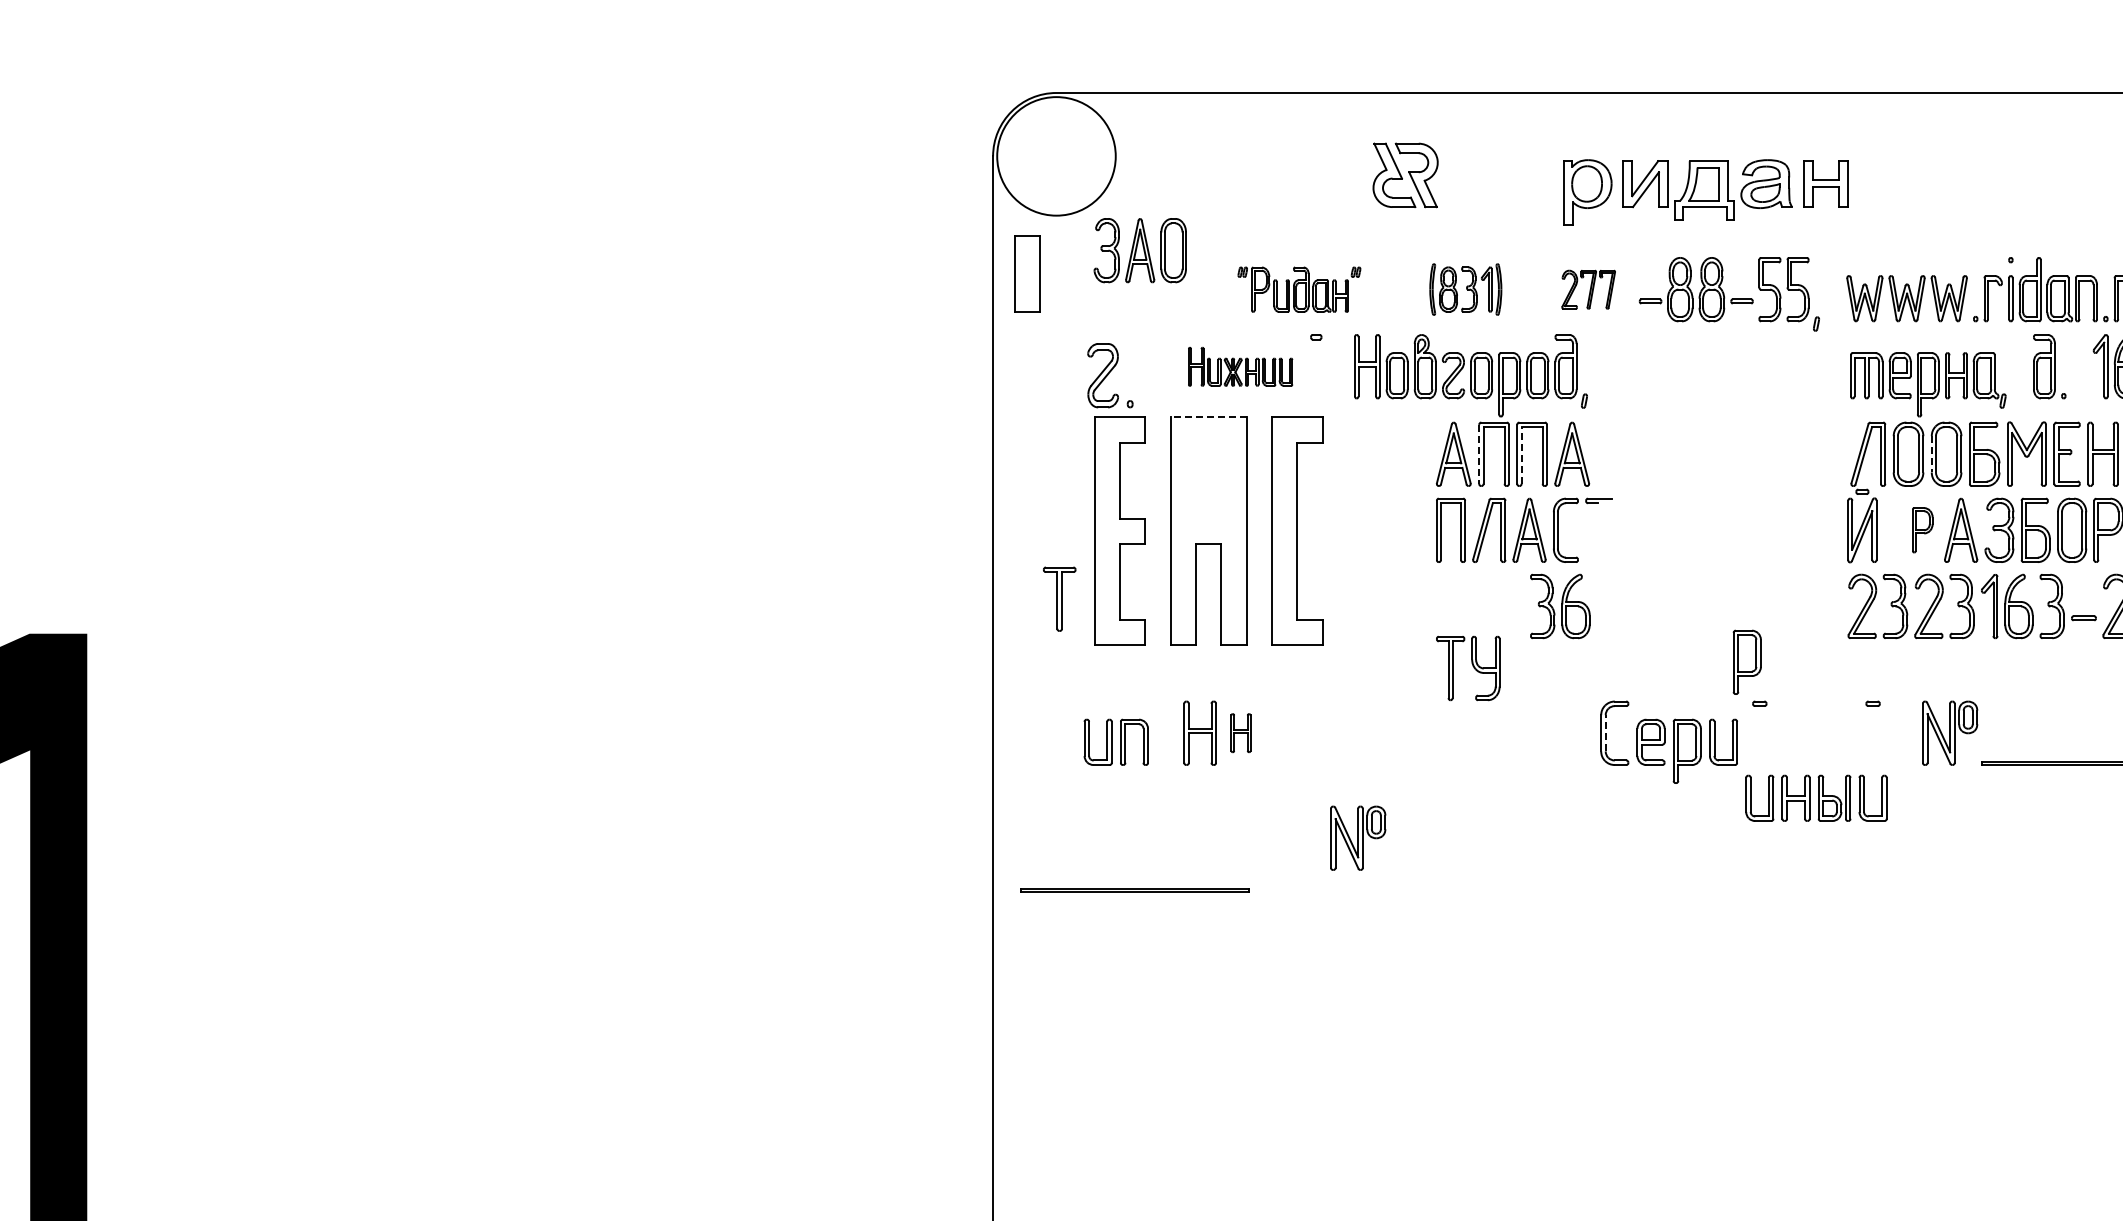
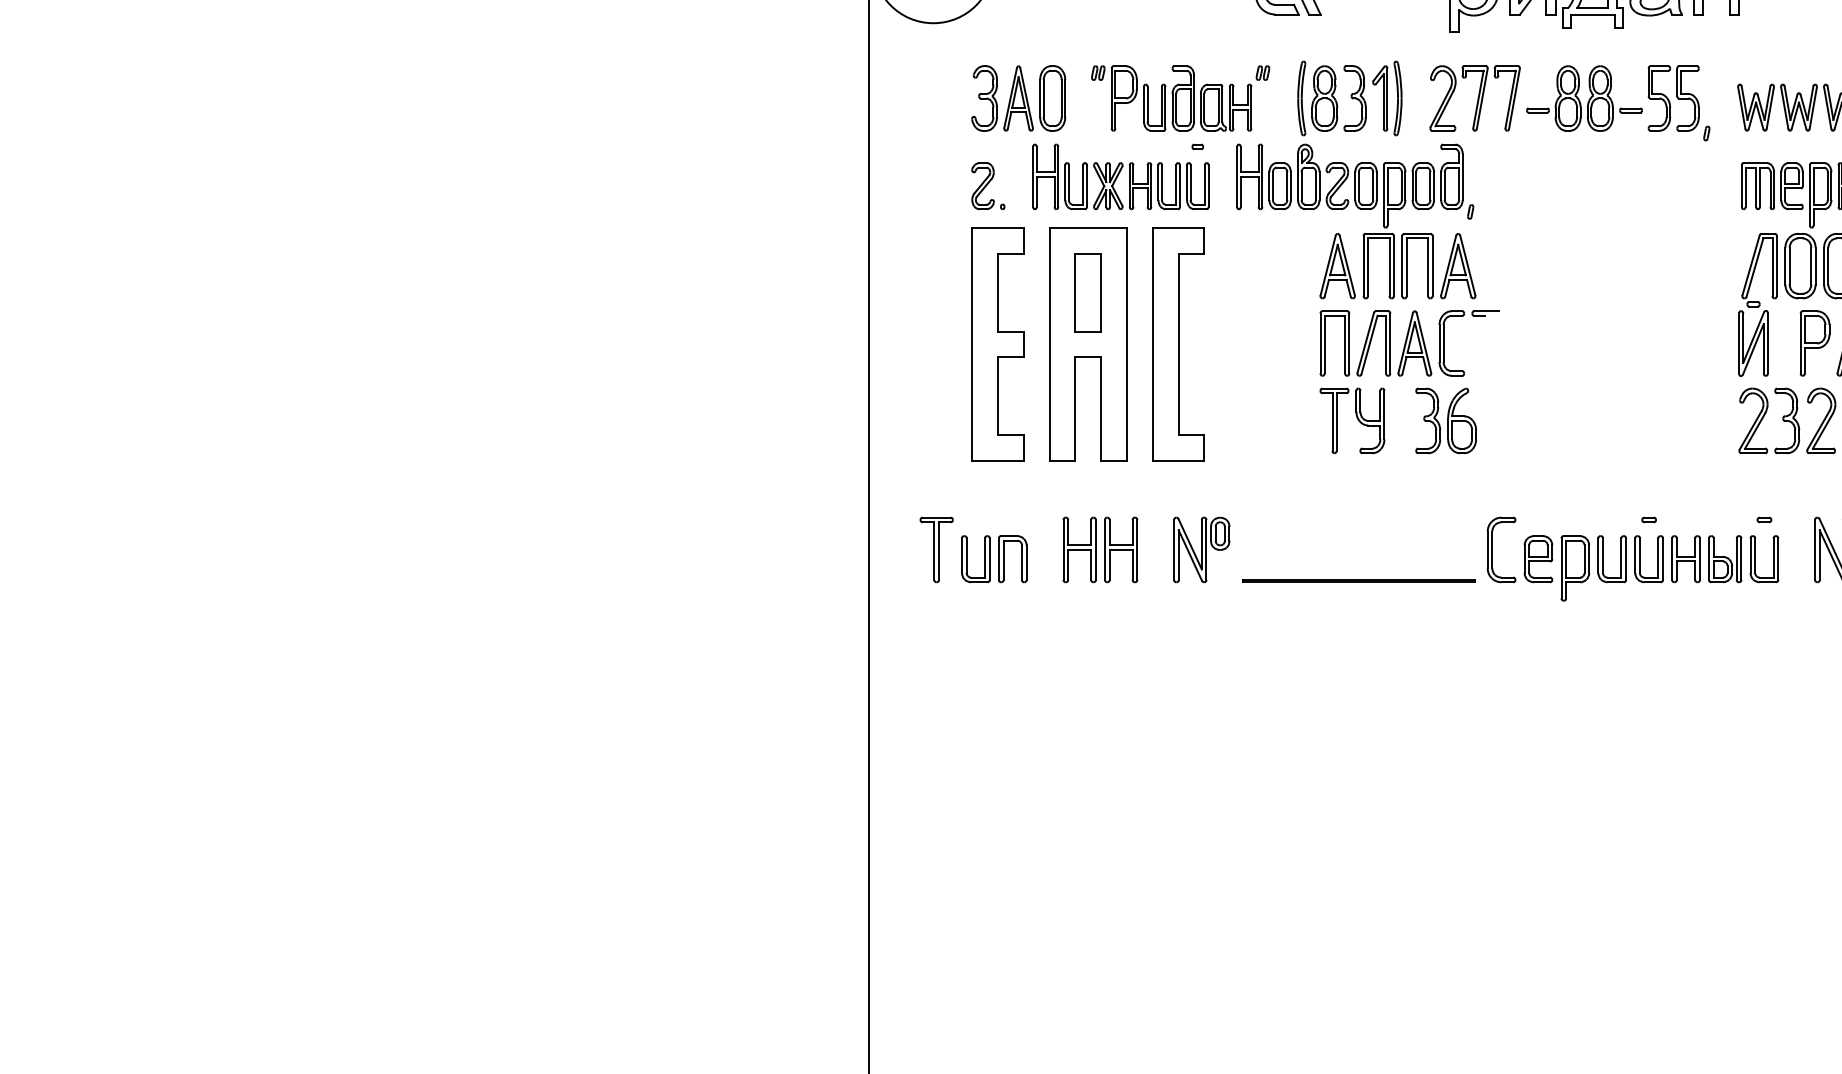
part: (1139, 250) -> (1017, 98), moved
part: (1027, 273) -> (1088, 292), moved
part: (1299, 289) -> (1180, 98), size x1.43
part: (1465, 289) -> (1349, 98), size x1.43
part: (1588, 289) -> (1474, 98), size x1.67
part: (1240, 366) -> (1120, 176), size x1.67
part: (1110, 375) -> (988, 185), size x0.71
line: (1208, 417) -> (1088, 228), dashed -> solid
line: (1479, 454) -> (1363, 266), dashed -> solid
line: (1521, 454) -> (1406, 266), dashed -> solid
line: (1931, 454) -> (1823, 266), dashed -> solid
part: (1922, 529) -> (1814, 342), size x1.43
part: (1059, 598) -> (936, 549), moved
part: (1746, 661) -> (1635, 476), removed
part: (1468, 668) -> (1352, 420), moved
part: (1240, 732) -> (1120, 549), size x1.67
line: (1605, 732) -> (1492, 549), dashed -> solid
part: (1816, 797) -> (1706, 558), moved
part: (1358, 837) -> (1202, 549), moved
line: (1134, 889) -> (1358, 579), moved

